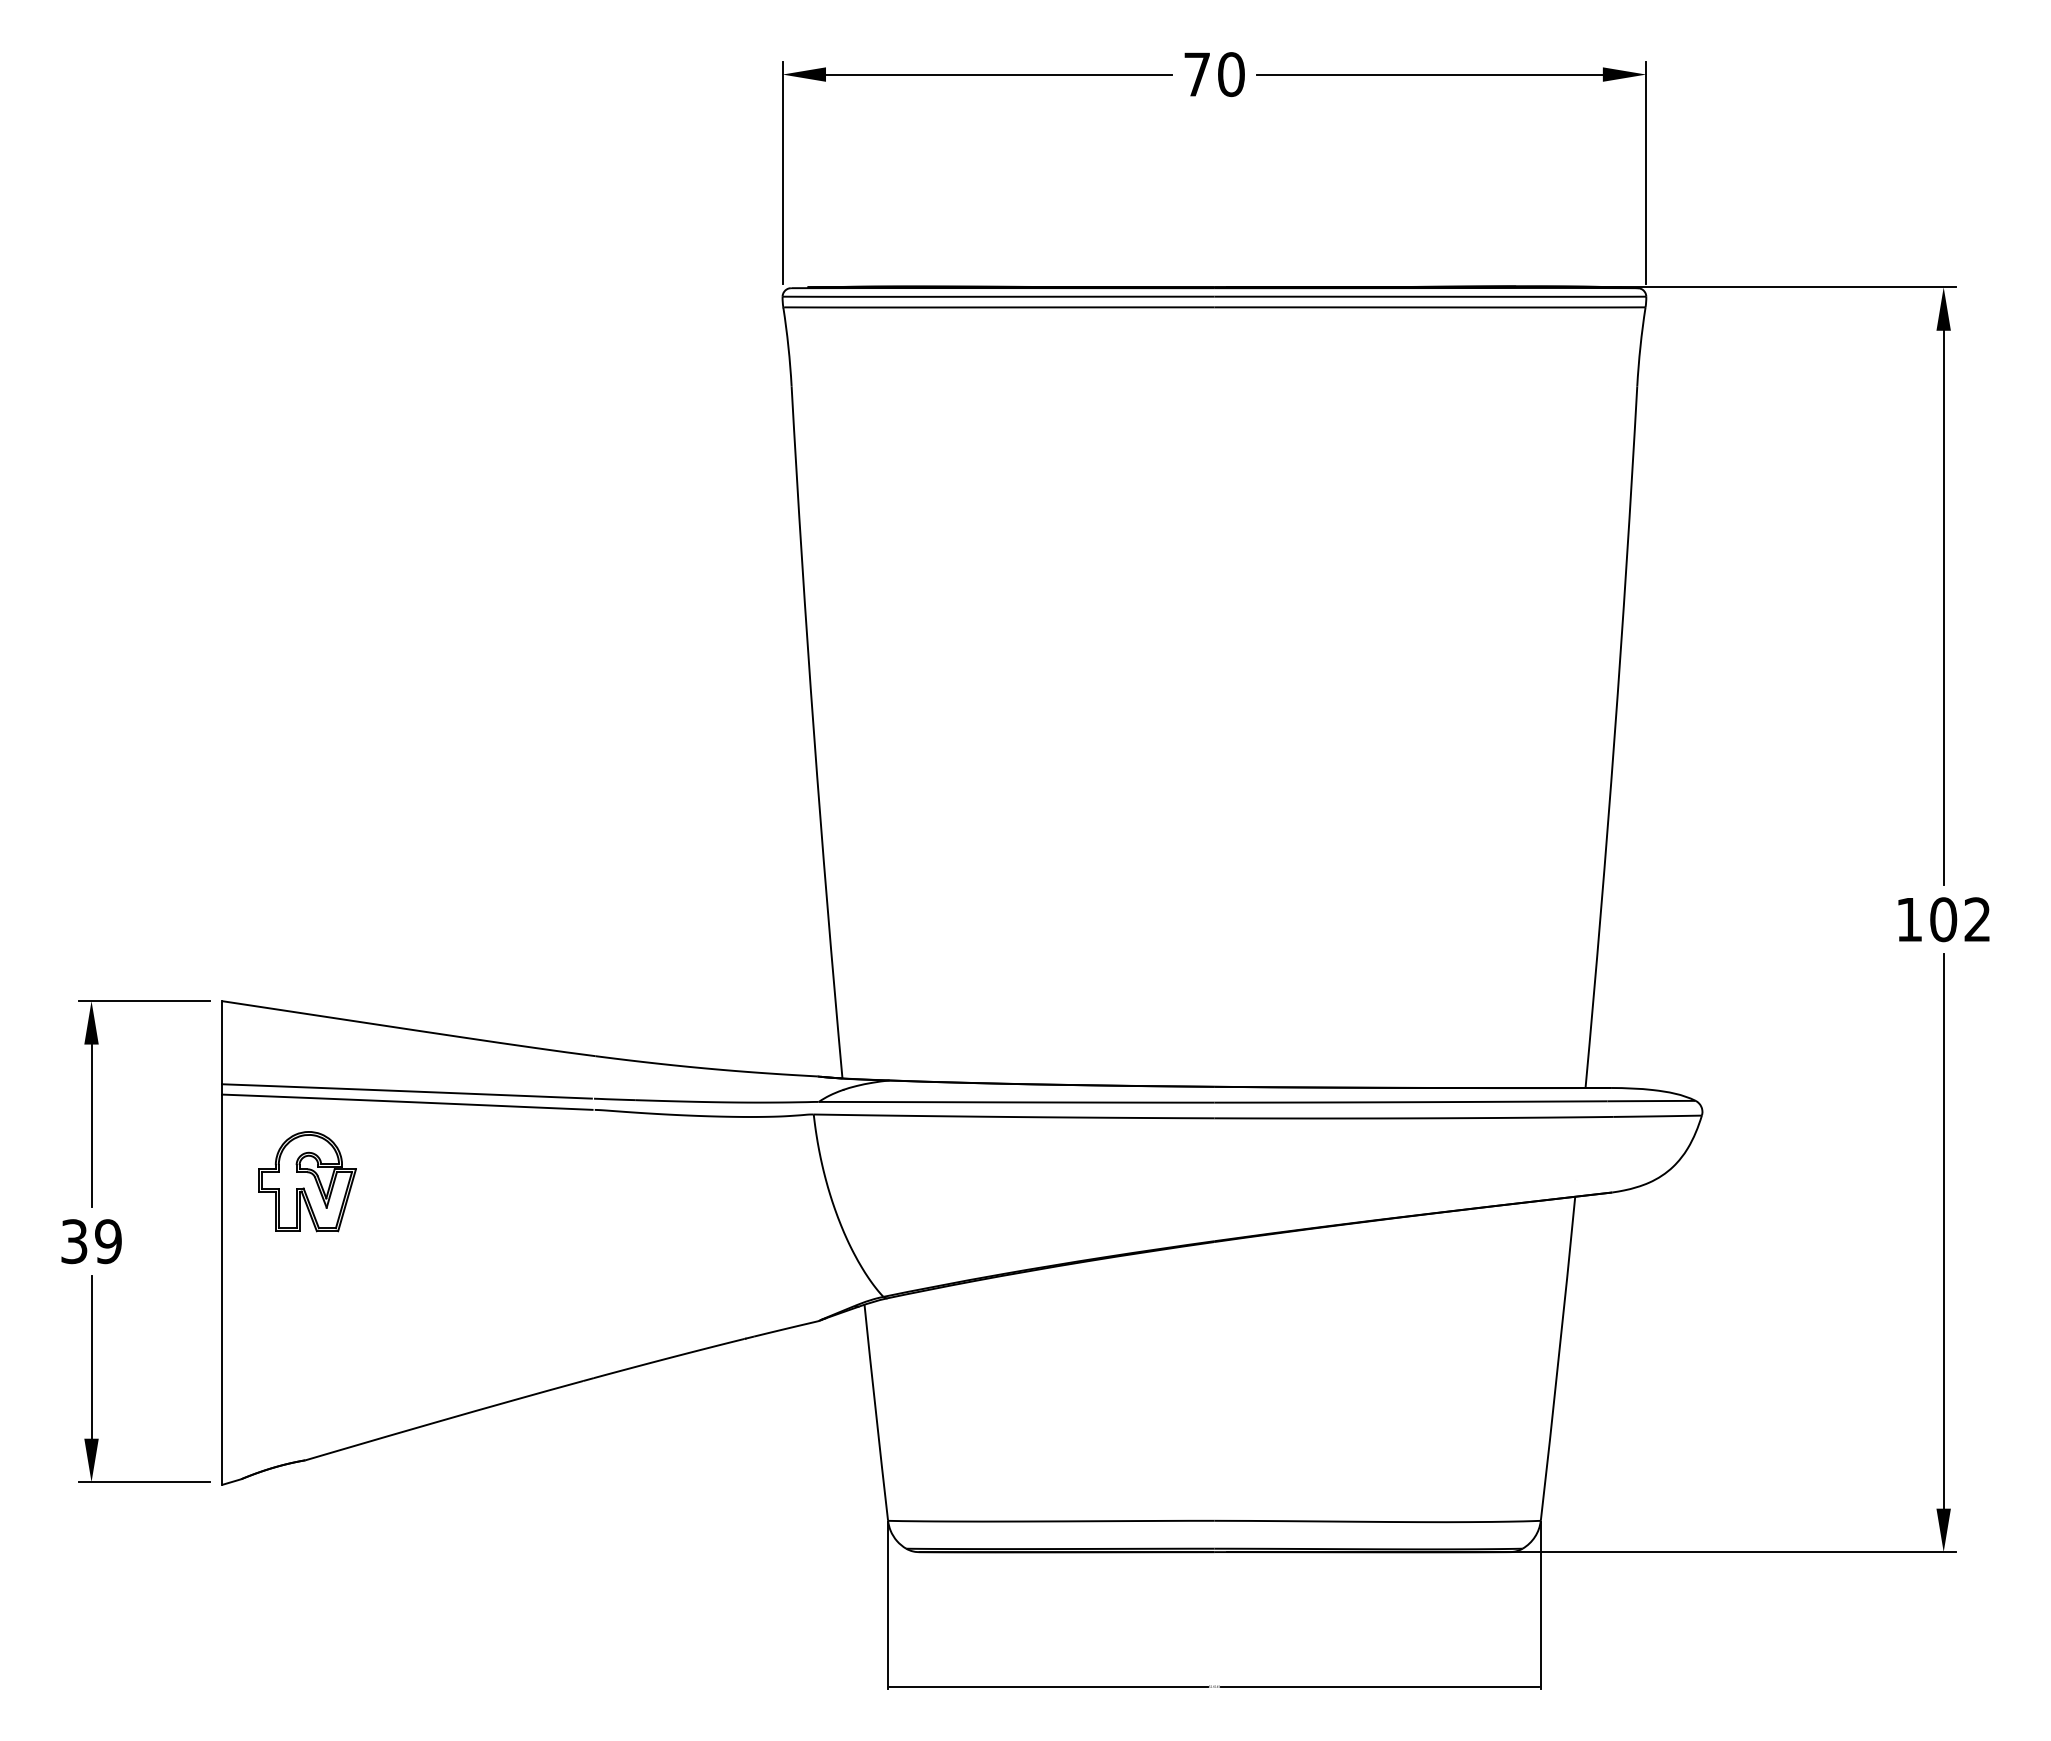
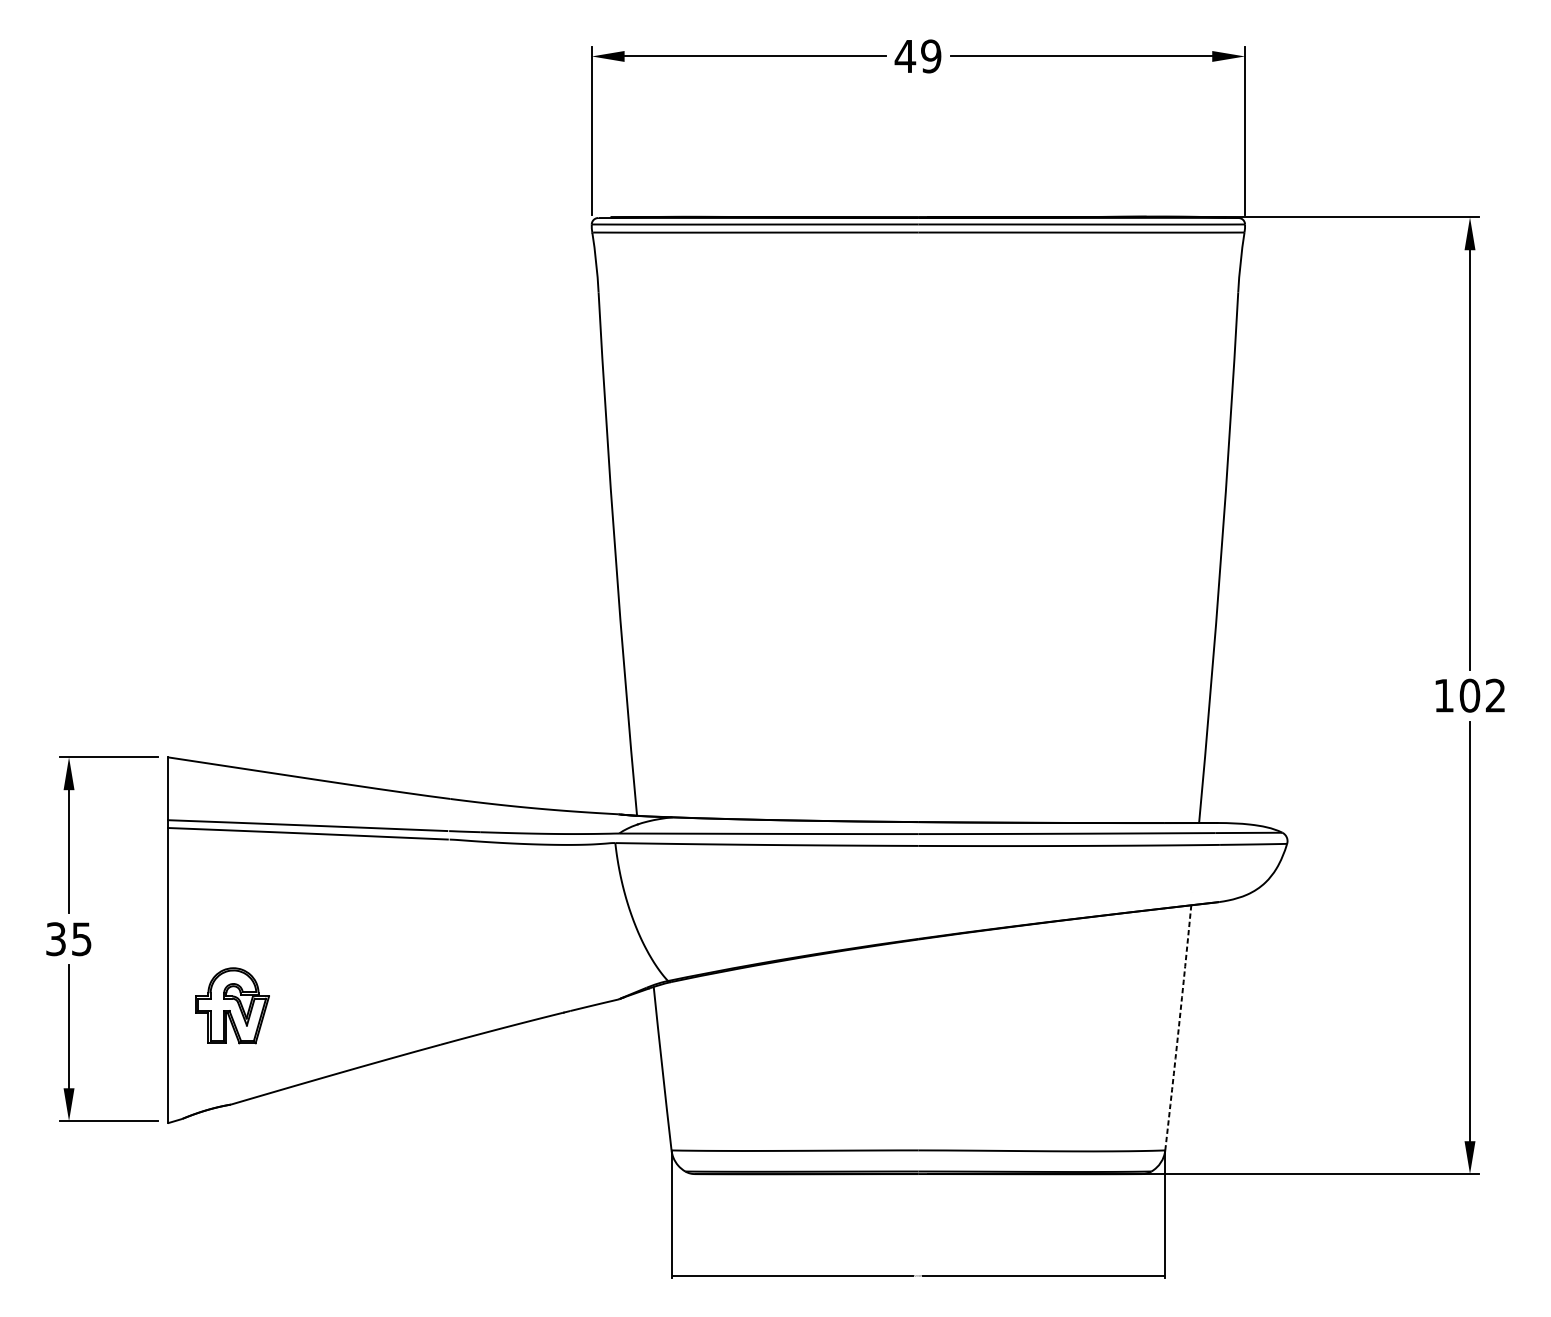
text: (1213, 74) -> (917, 56), 70 -> 49
part: (307, 1181) -> (232, 1005), moved
text: (108, 1241) -> (81, 939), 39 -> 35
arc: (1558, 1358) -> (1178, 1027), solid -> dashed

